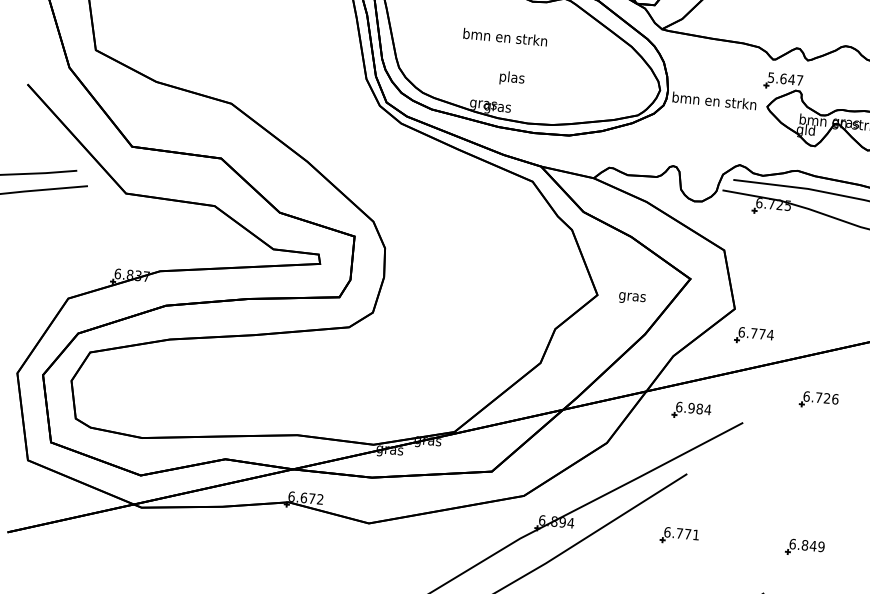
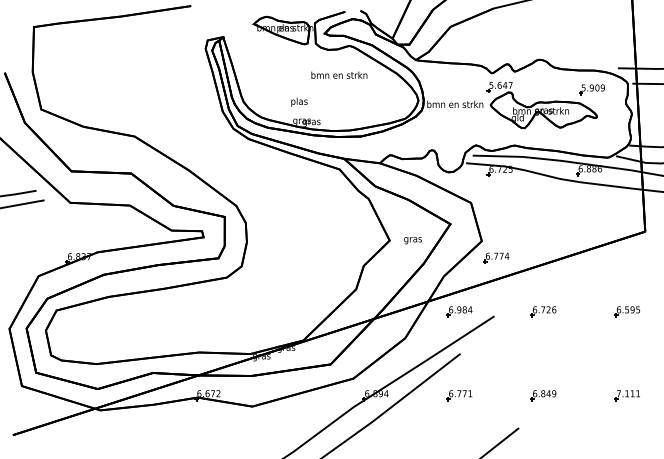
text: (505, 36) -> (339, 74), moved
text: (512, 77) -> (299, 101), moved
part: (819, 400) -> (543, 311), moved

